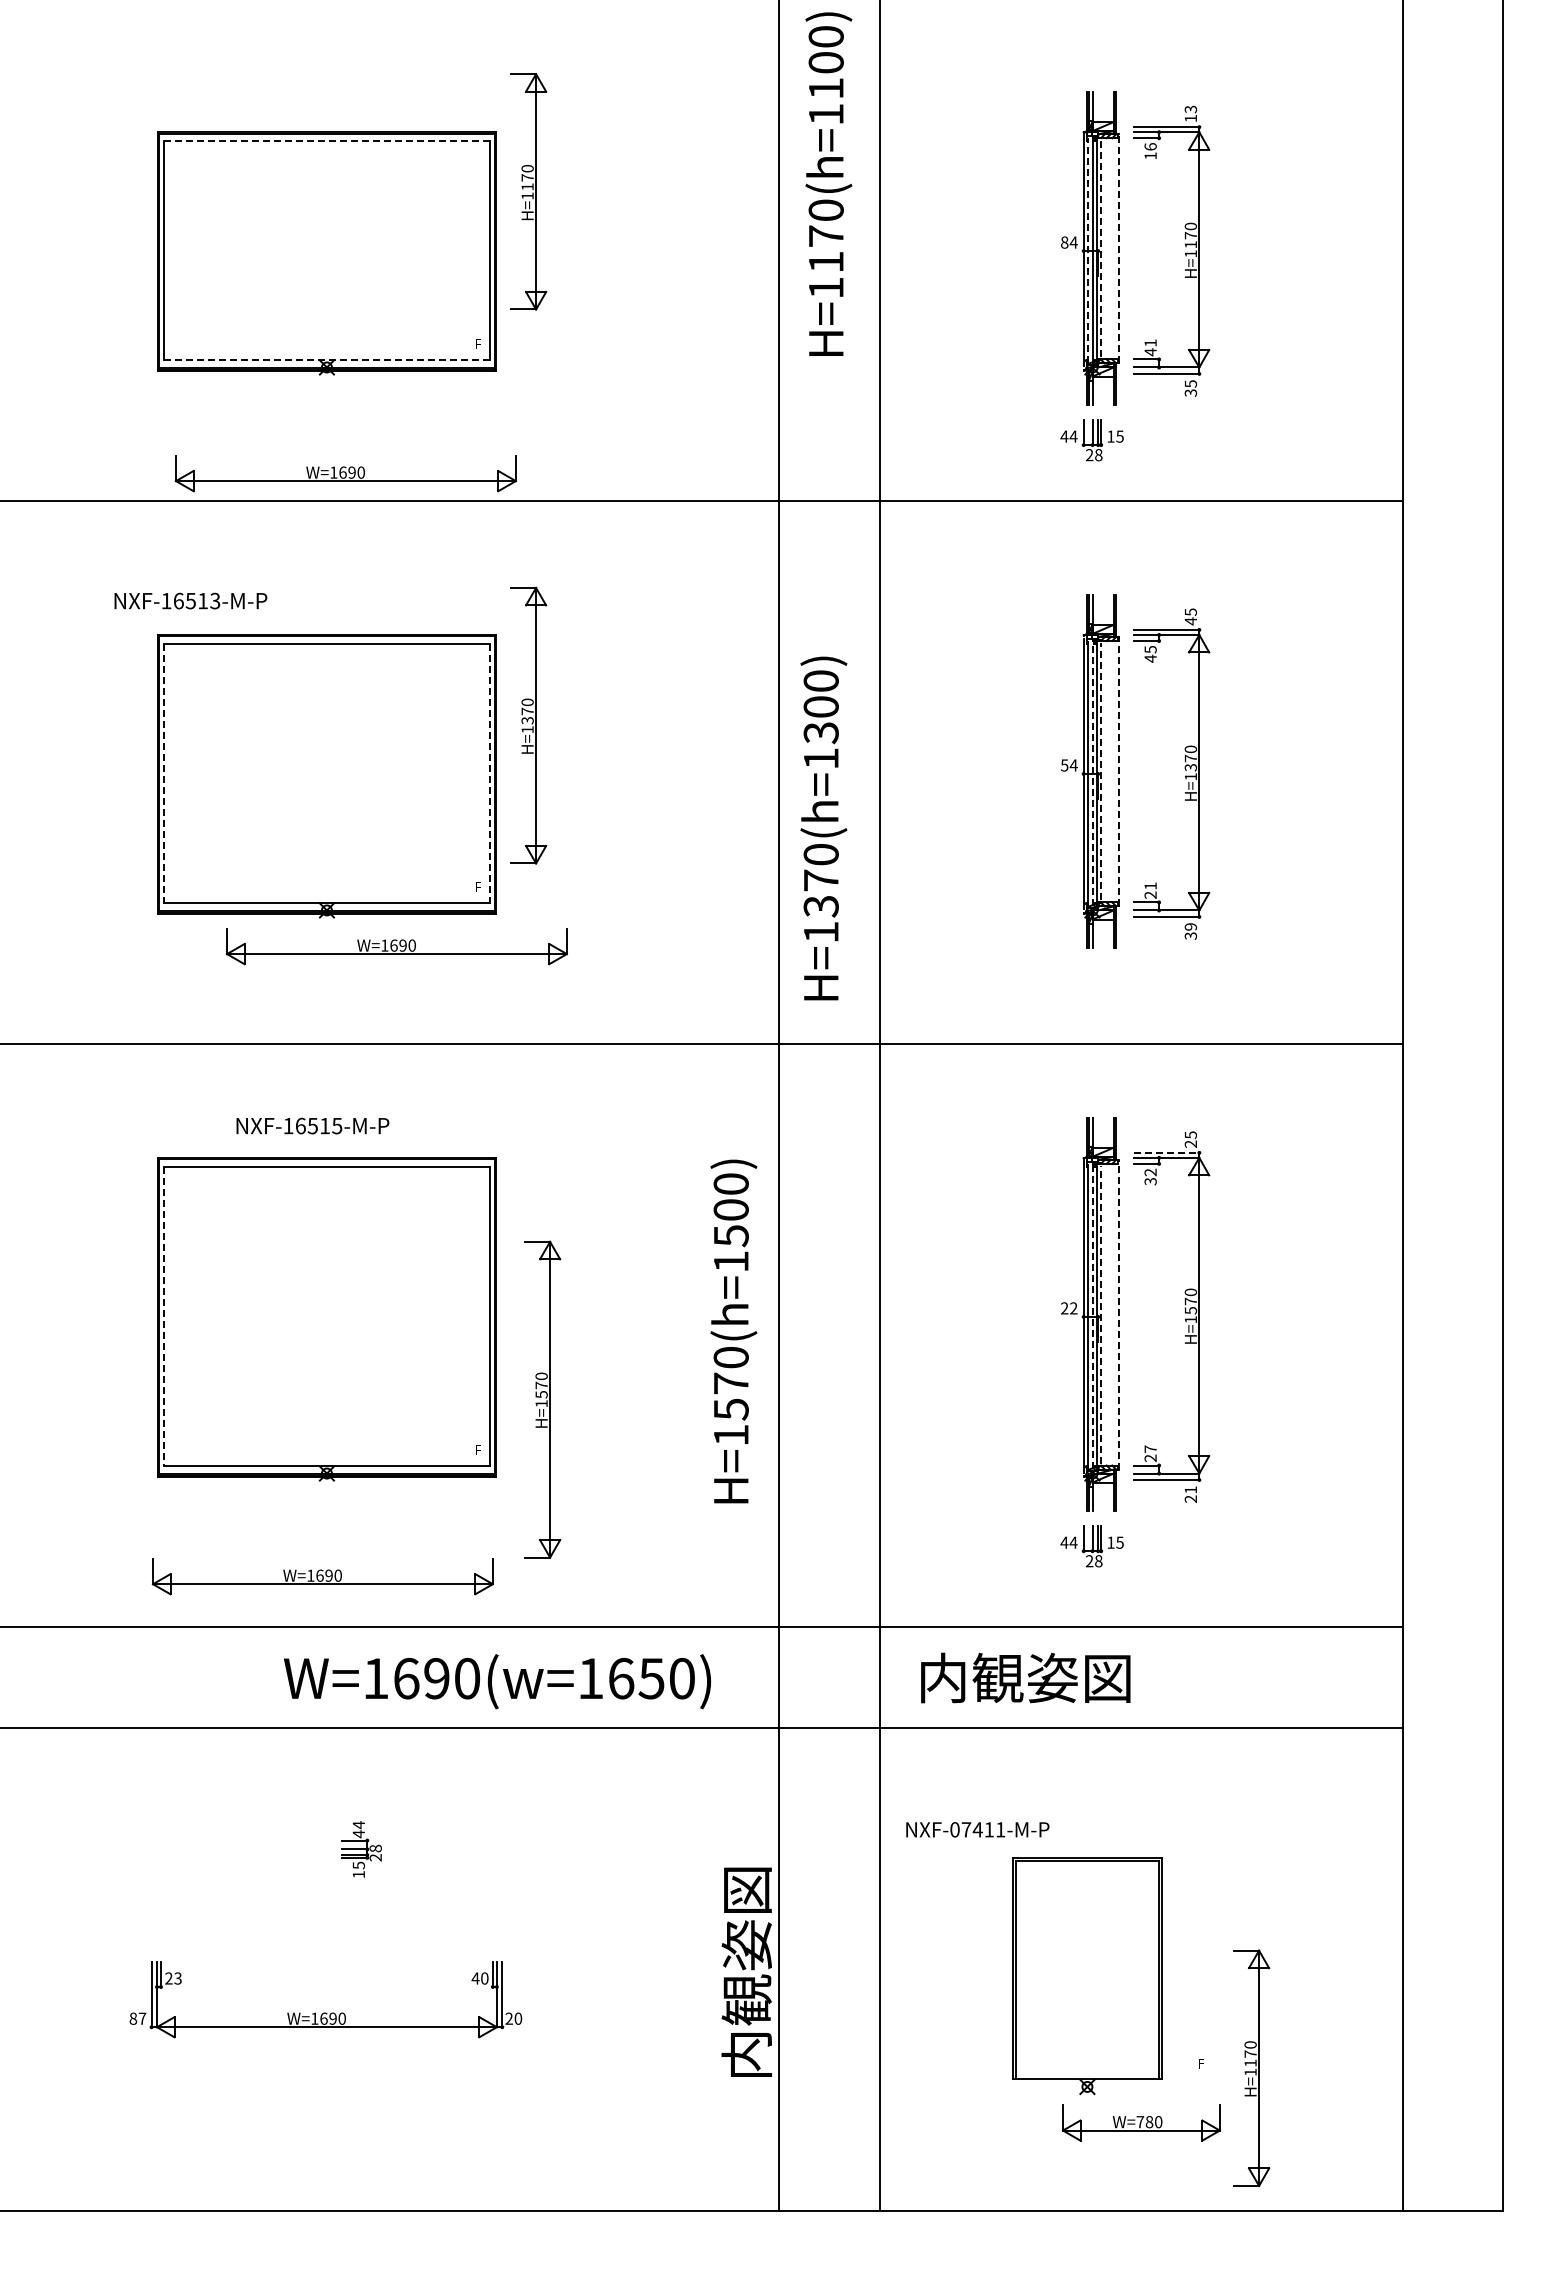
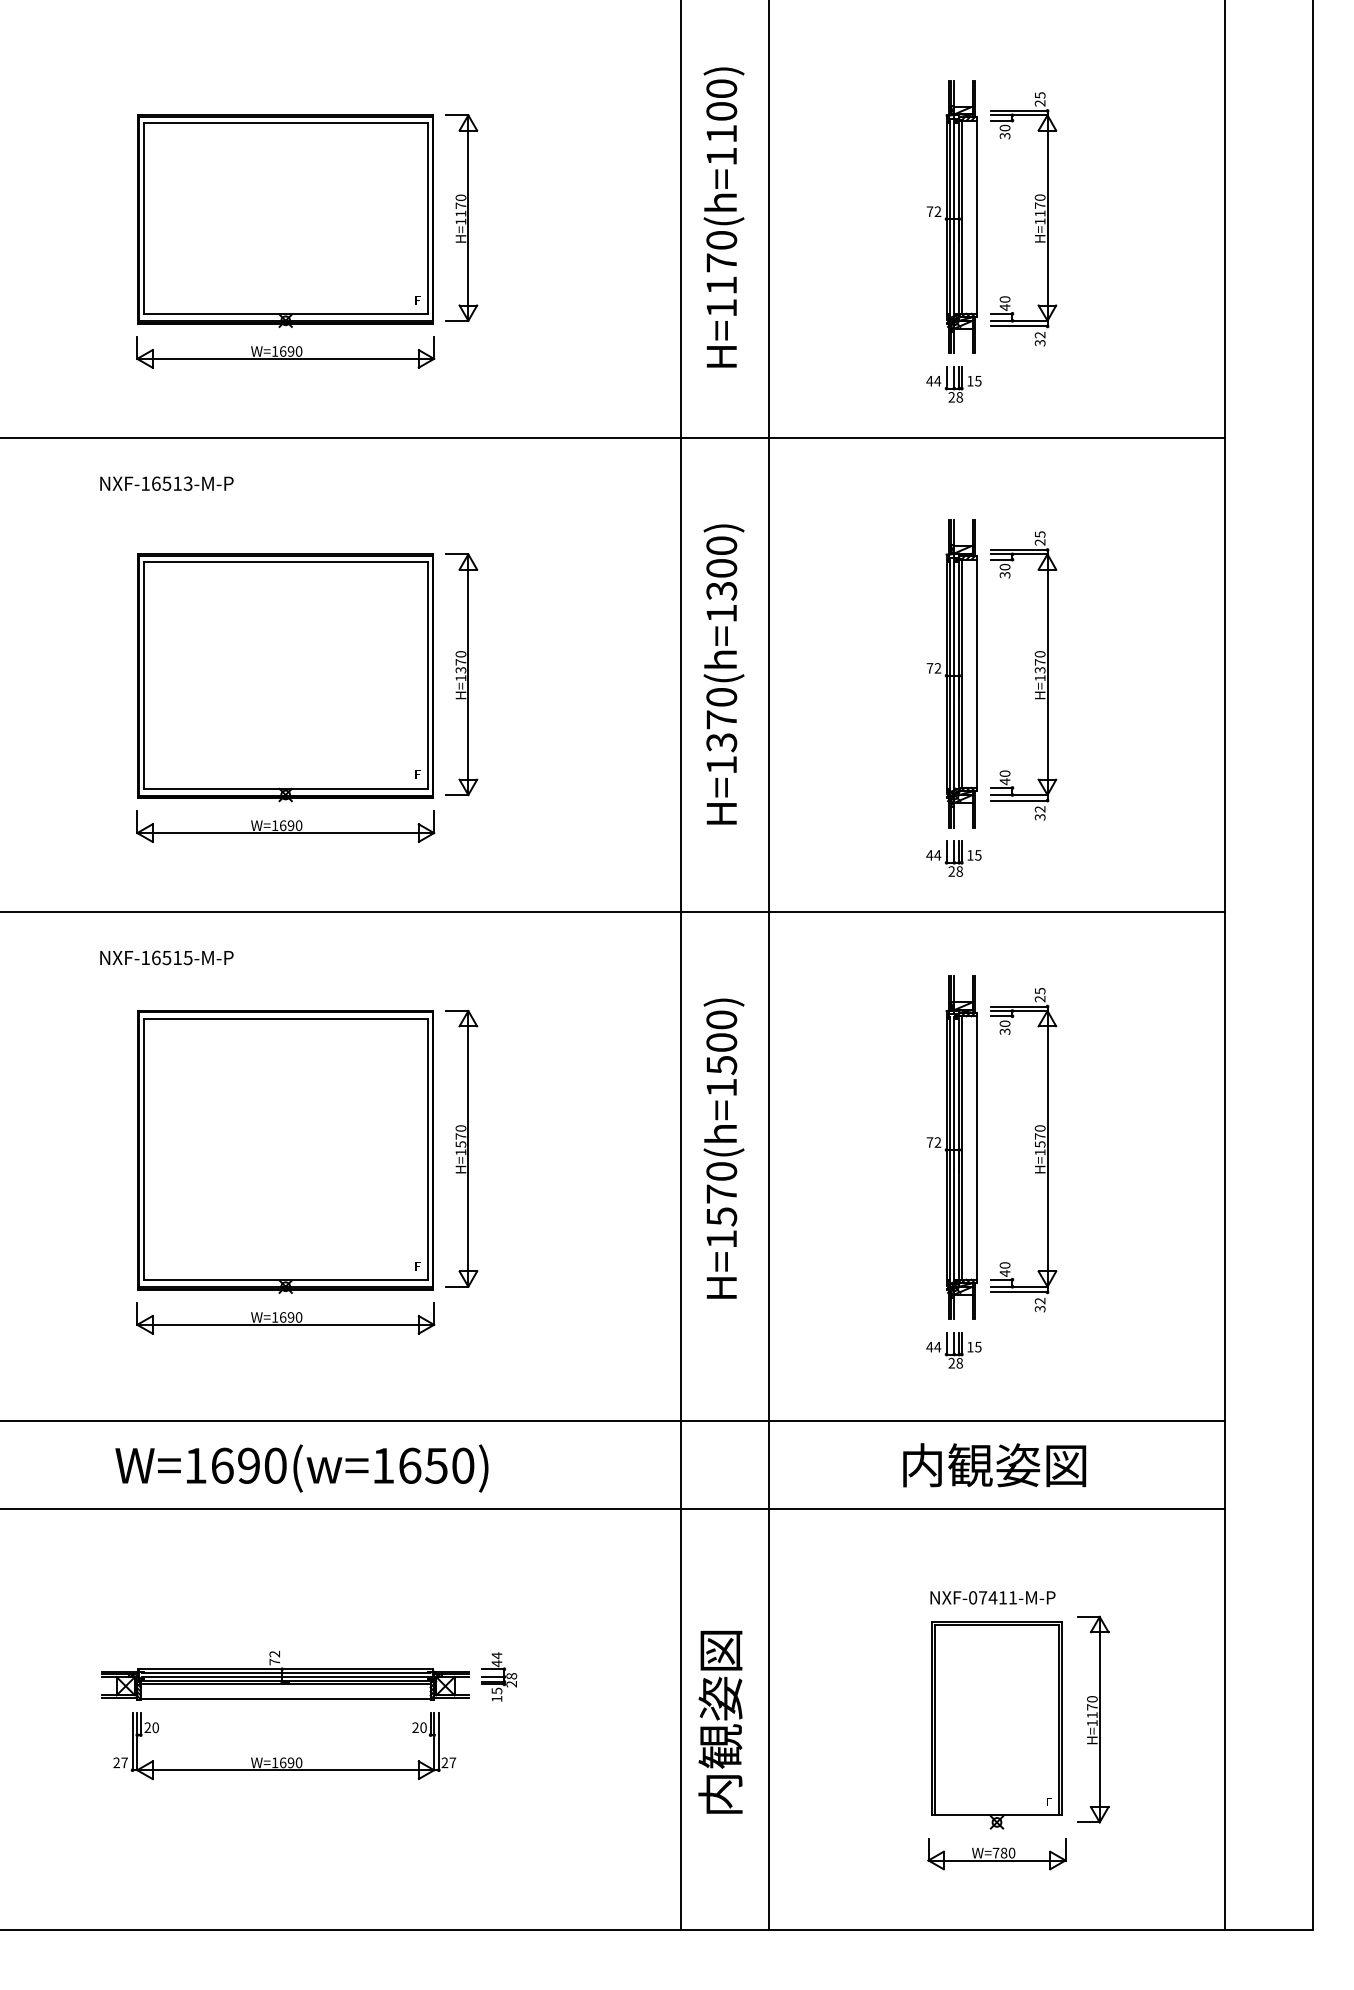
text: (1190, 113) -> (1039, 98), 13 -> 25
line: (326, 141) -> (285, 123), dashed -> solid
text: (1150, 151) -> (1004, 132), 16 -> 30
text: (828, 183) -> (723, 216), moved
part: (528, 191) -> (461, 217), moved
text: (1069, 242) -> (934, 211), 84 -> 72
line: (1101, 248) -> (962, 216), dashed -> solid
line: (1118, 248) -> (976, 216), dashed -> solid
line: (1088, 250) -> (950, 218), dashed -> solid
text: (1150, 342) -> (1004, 298), 41 -> 40
line: (326, 360) -> (285, 314), dashed -> solid
text: (1190, 383) -> (1039, 334), 35 -> 32
part: (345, 473) -> (285, 352), moved
text: (190, 600) -> (166, 483), moved
text: (1190, 621) -> (1039, 542), 45 -> 25
text: (1150, 653) -> (1004, 570), 45 -> 30
part: (528, 725) -> (461, 674), moved
text: (1069, 765) -> (934, 668), 54 -> 72
line: (1101, 771) -> (962, 673), dashed -> solid
line: (1118, 771) -> (976, 673), dashed -> solid
line: (164, 773) -> (143, 675), dashed -> solid
line: (489, 773) -> (427, 675), dashed -> solid
line: (1092, 773) -> (954, 675), dashed -> solid
text: (823, 828) -> (723, 674), moved
text: (1150, 890) -> (1004, 777), 21 -> 40
text: (1191, 926) -> (1040, 808), 39 -> 32
part: (396, 946) -> (285, 826), moved
part: (1091, 983) -> (953, 858), added
text: (312, 1125) -> (166, 957), moved
line: (1166, 1152) -> (1018, 1006), dashed -> solid
text: (1150, 1172) -> (1004, 1023), 32 -> 30
text: (1064, 1308) -> (929, 1142), 22 -> 72
line: (1101, 1314) -> (962, 1147), dashed -> solid
line: (1118, 1314) -> (976, 1147), dashed -> solid
line: (164, 1316) -> (143, 1149), dashed -> solid
line: (1092, 1316) -> (954, 1149), dashed -> solid
text: (733, 1331) -> (723, 1148), moved
part: (542, 1399) -> (461, 1148), moved
text: (1150, 1453) -> (1004, 1269), 27 -> 40
text: (1190, 1494) -> (1039, 1305), 21 -> 32
part: (322, 1576) -> (285, 1318), moved
text: (1025, 1677) -> (994, 1464), moved
text: (497, 1681) -> (301, 1468), moved
text: (977, 1829) -> (992, 1597), moved
part: (361, 1849) -> (499, 1677), moved
part: (326, 1918) -> (285, 1675), added
text: (746, 1971) -> (720, 1721), moved
part: (1087, 1976) -> (997, 1725), moved
text: (177, 1978) -> (155, 1727), 23 -> 20
text: (475, 1978) -> (415, 1727), 40 -> 20
text: (133, 2018) -> (116, 1762), 87 -> 27
text: (518, 2018) -> (452, 1762), 20 -> 27
part: (1251, 2067) -> (1093, 1718), moved

